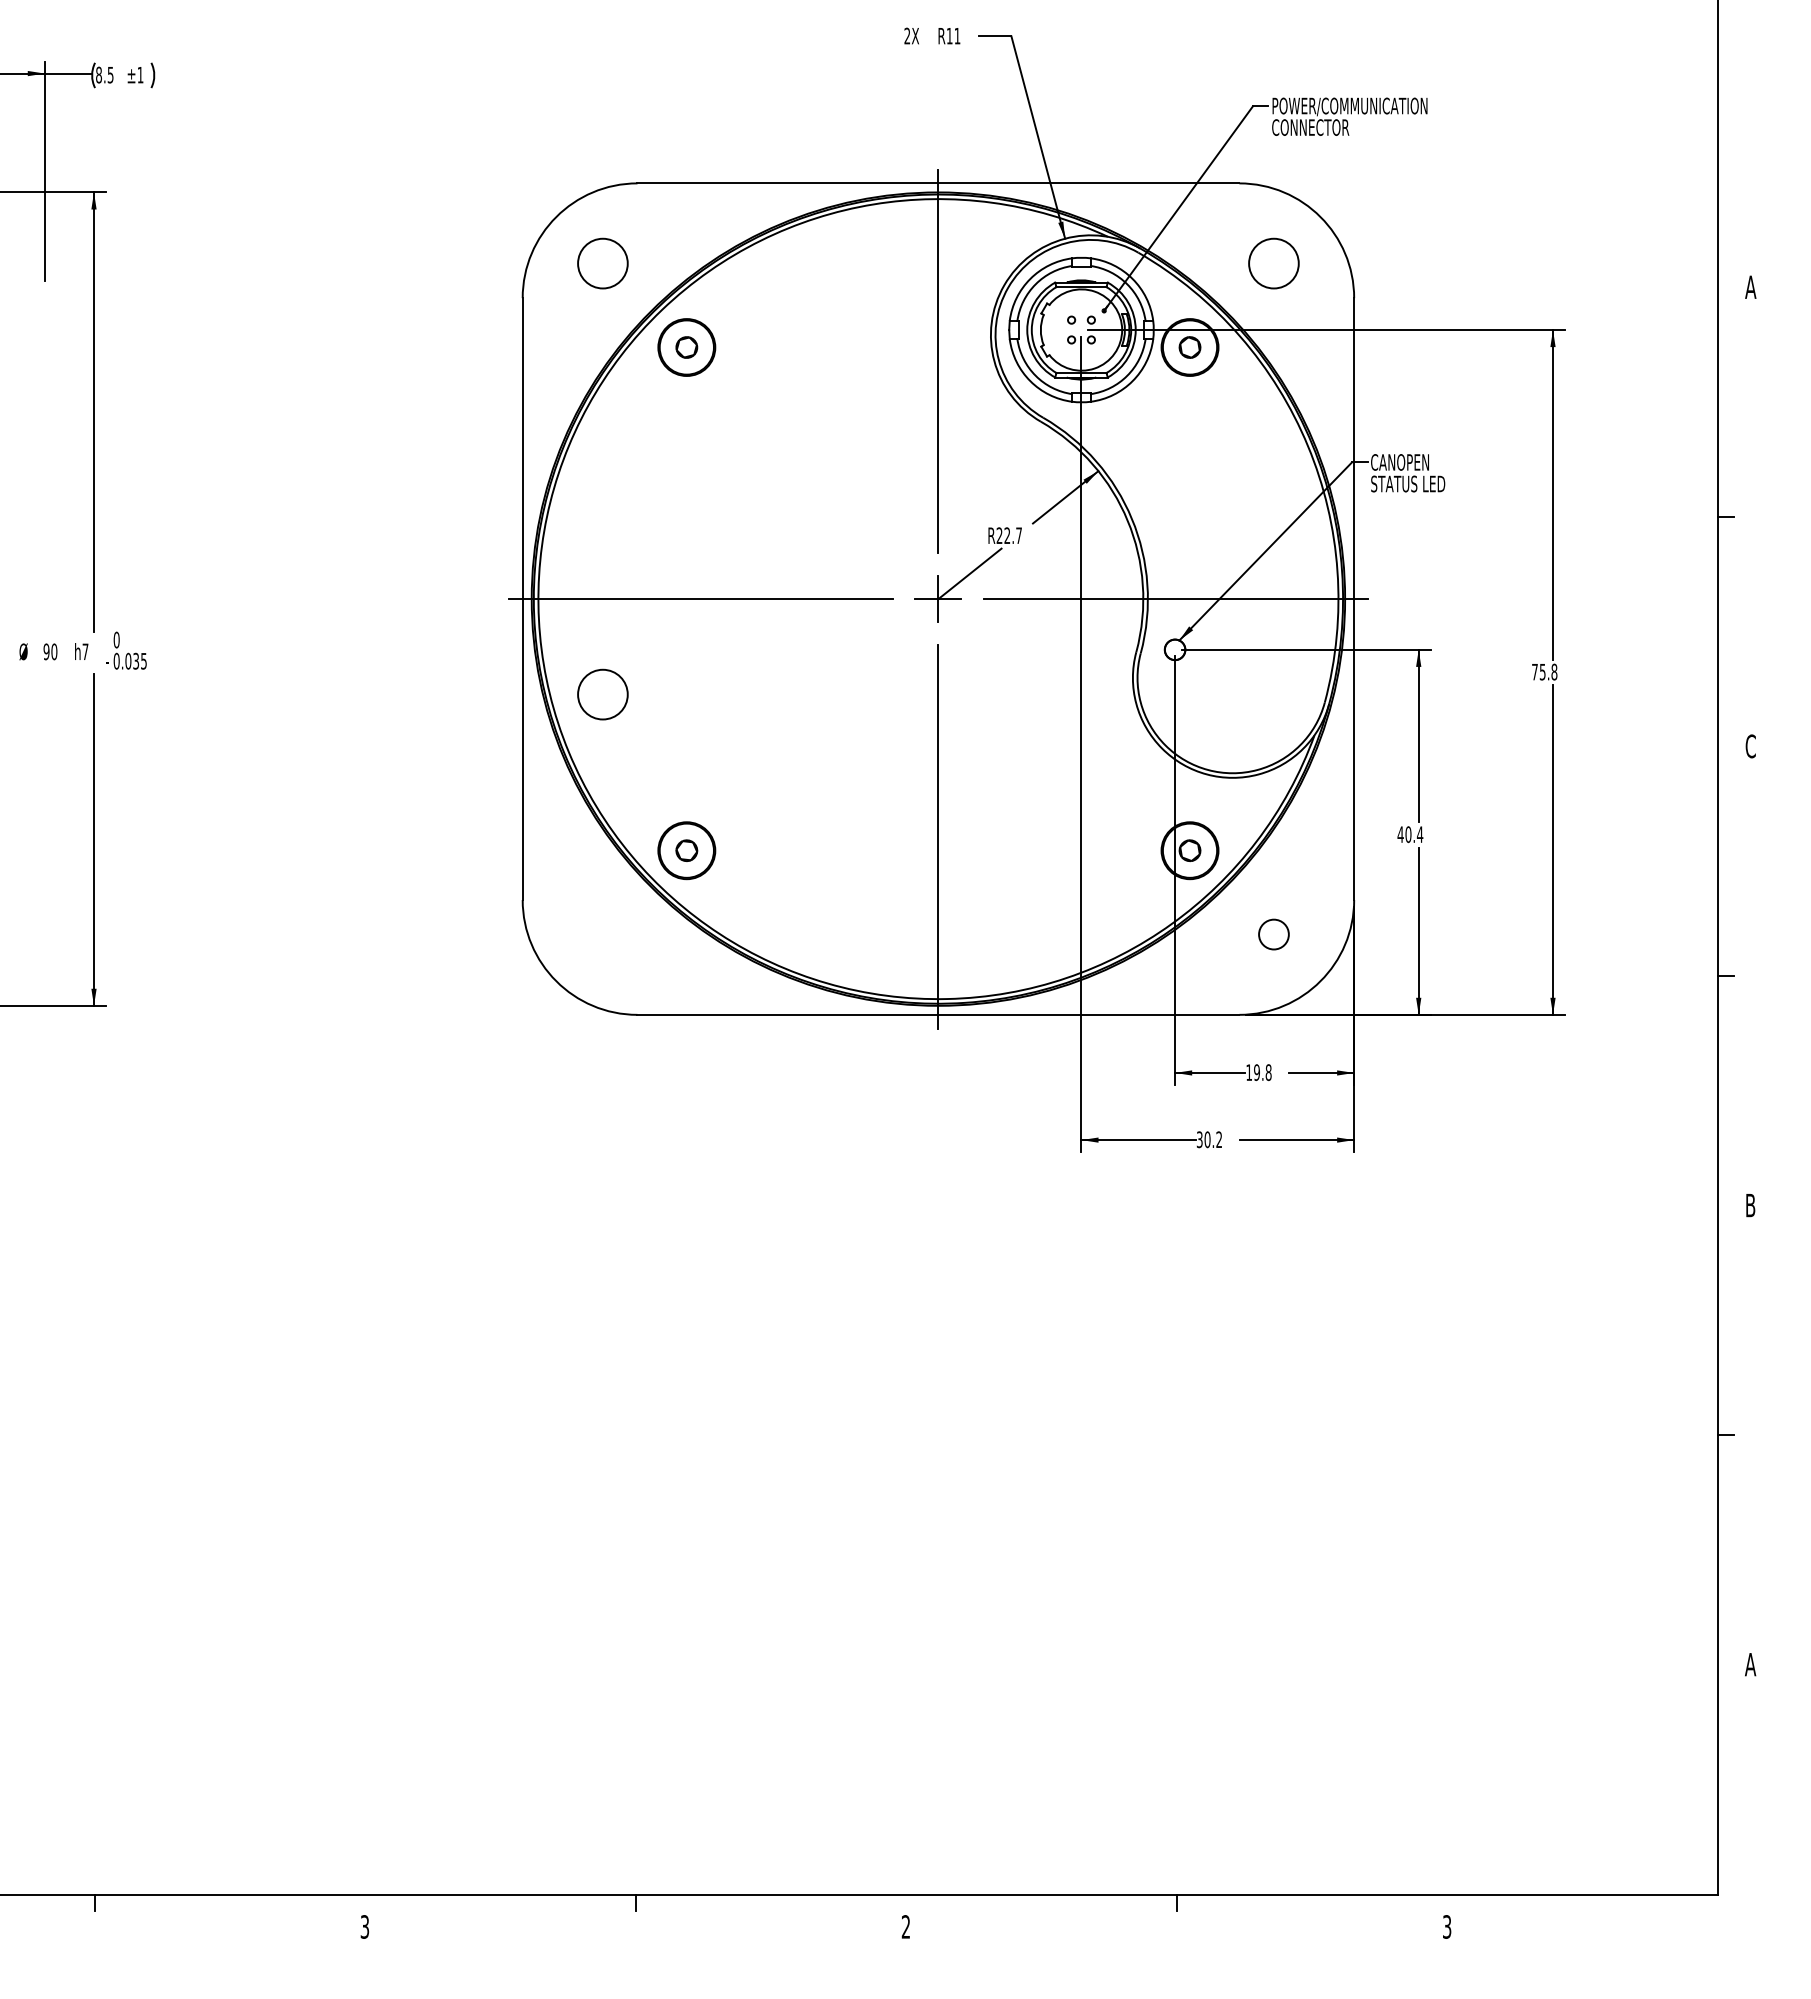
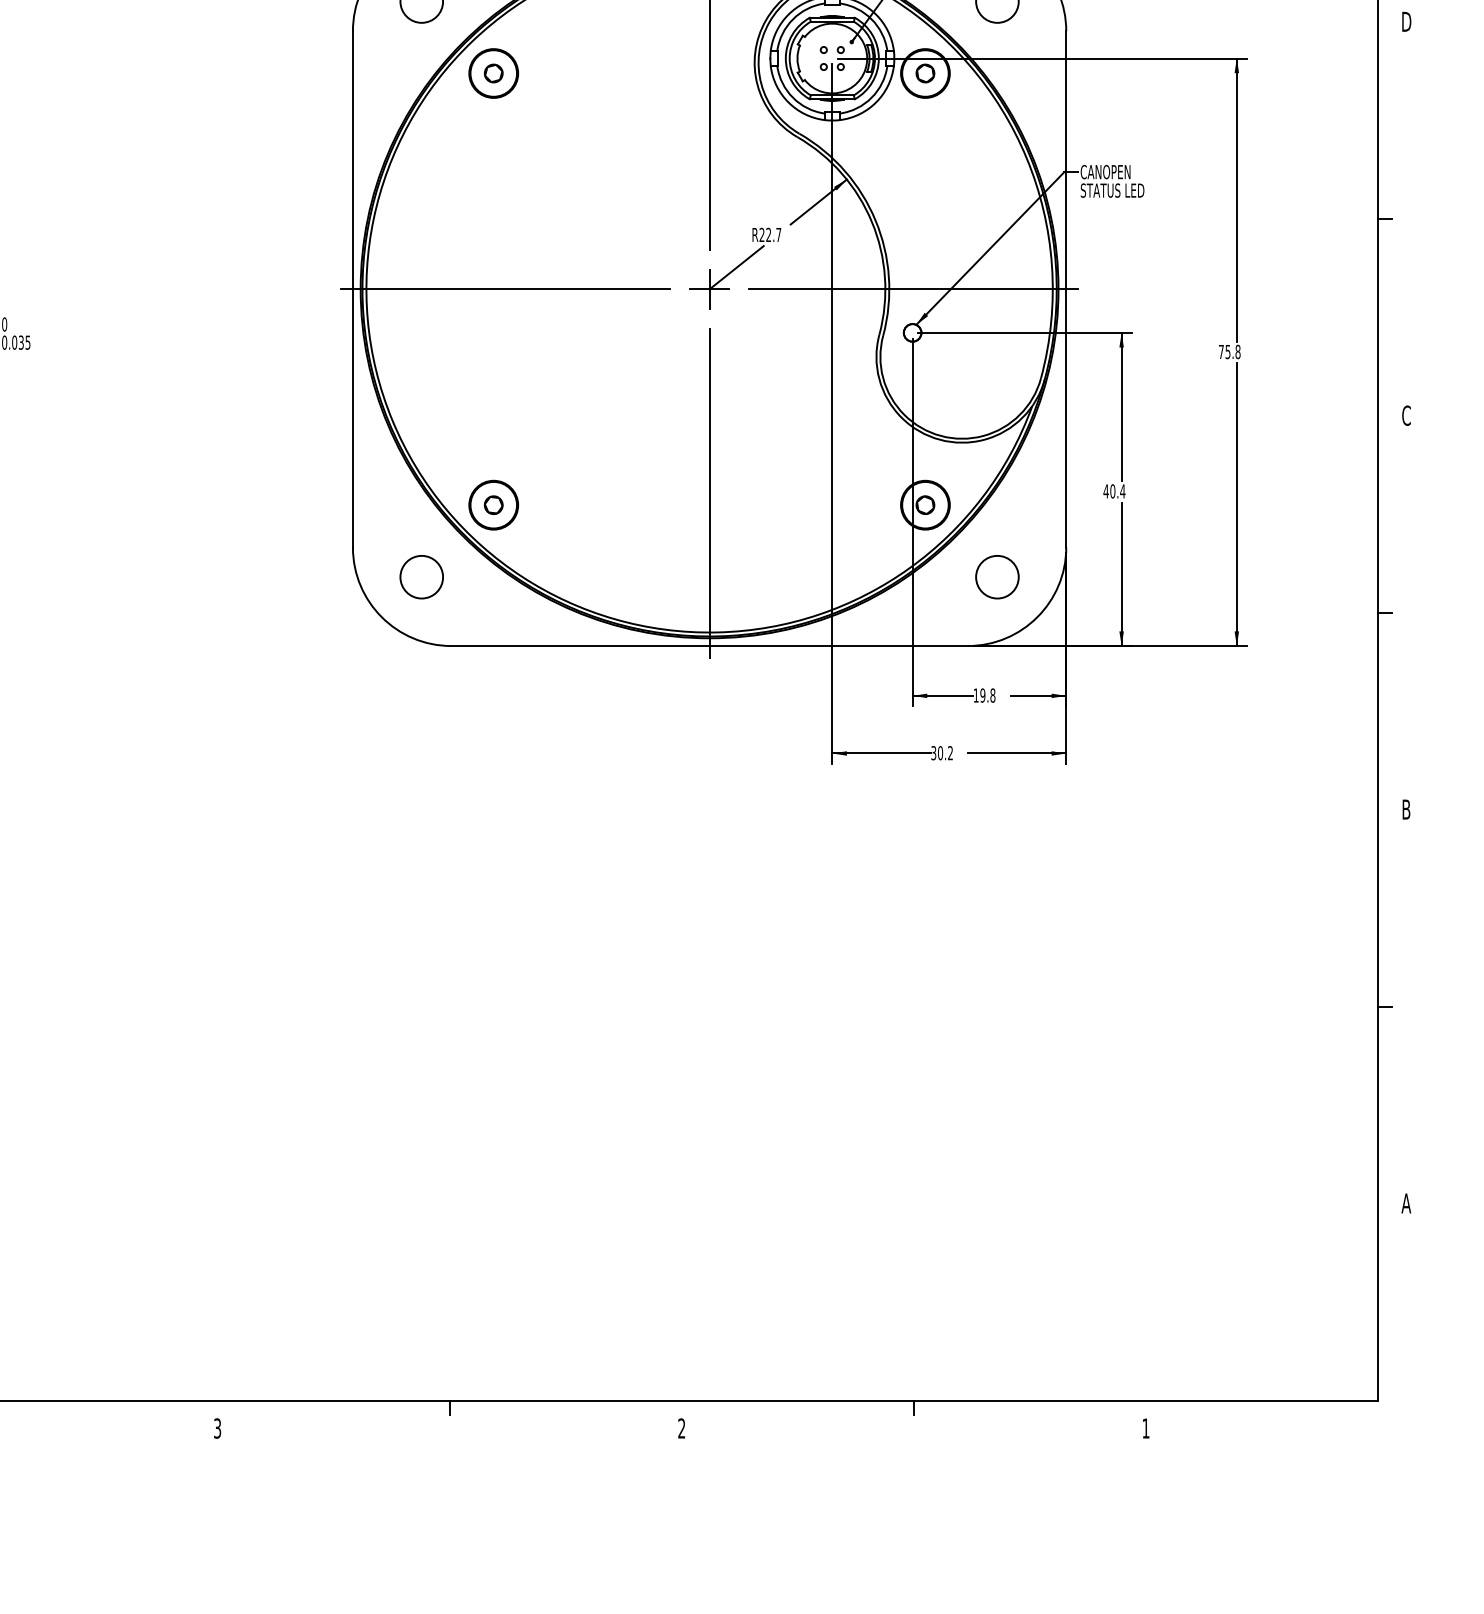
text: (1750, 286) -> (1406, 21), A -> D
circle: (602, 694) -> (421, 577), moved
circle: (1273, 934) -> (997, 577), size x1.67
text: (1447, 1926) -> (1146, 1428), 3 -> 1

